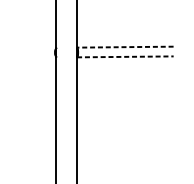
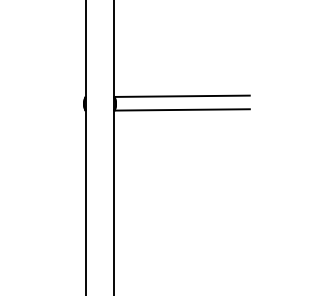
line: (125, 47) -> (182, 96), dashed -> solid
line: (125, 56) -> (182, 109), dashed -> solid

